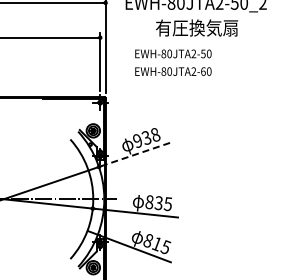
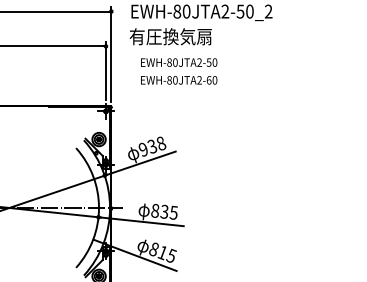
text: (196, 27) -> (170, 36), moved
line: (134, 154) -> (140, 163), dashed -> solid

